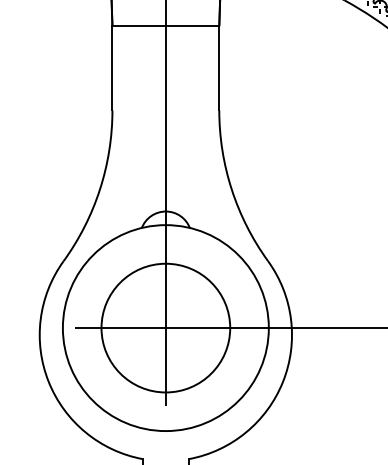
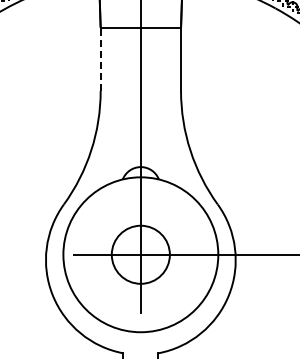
line: (112, 68) -> (100, 59), solid -> dashed
circle: (165, 327) -> (140, 254), size x0.6

